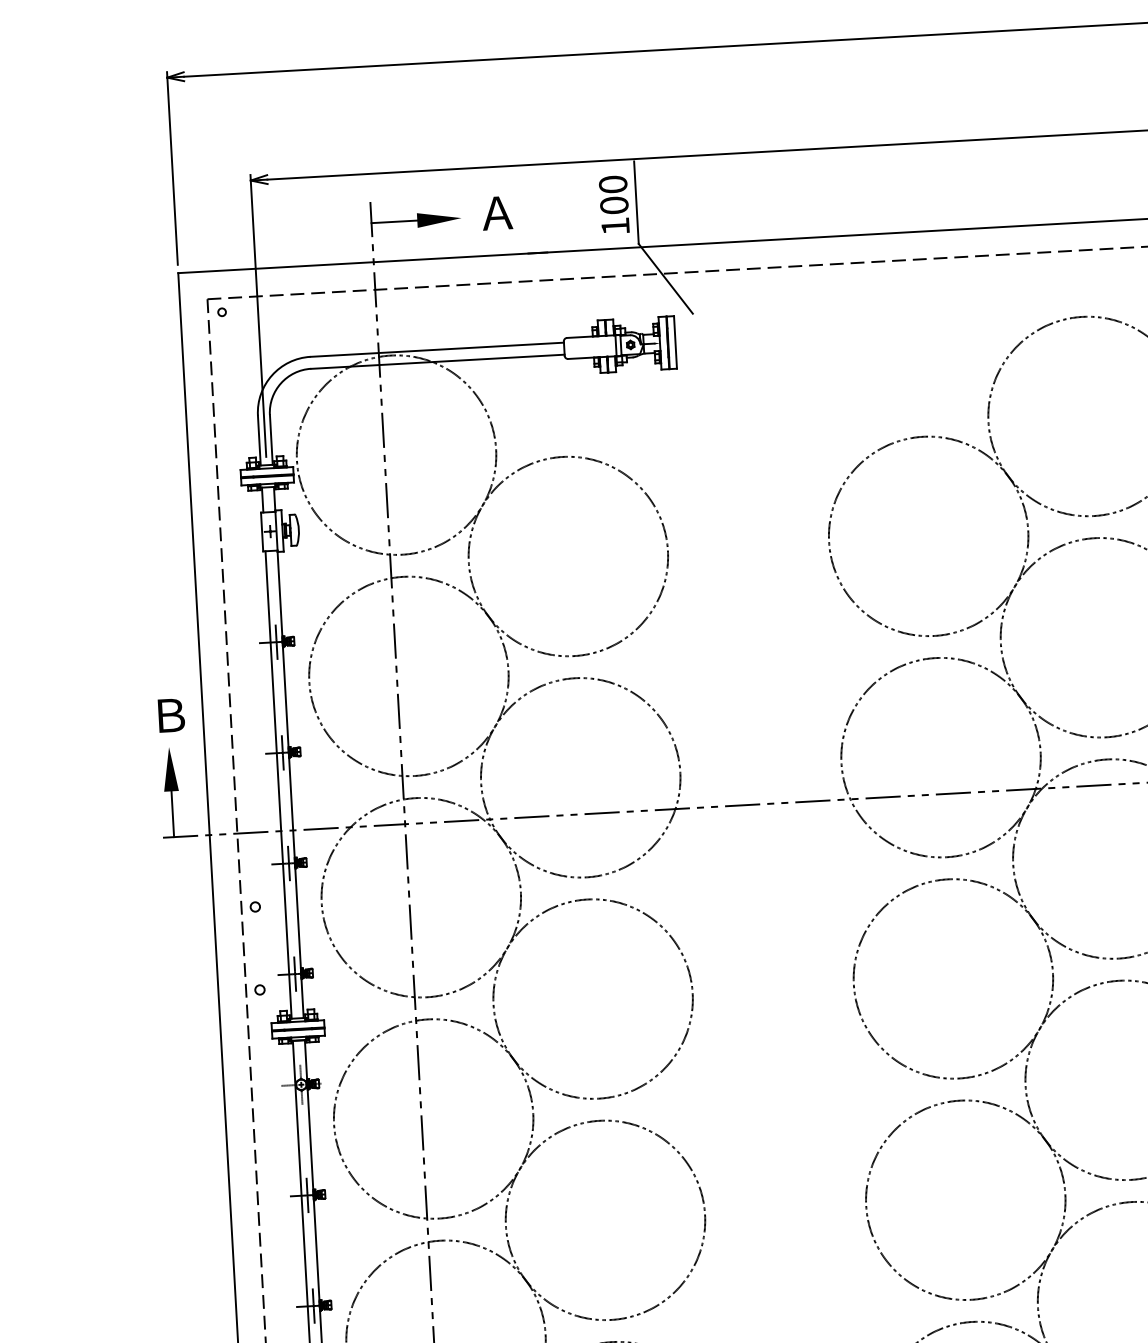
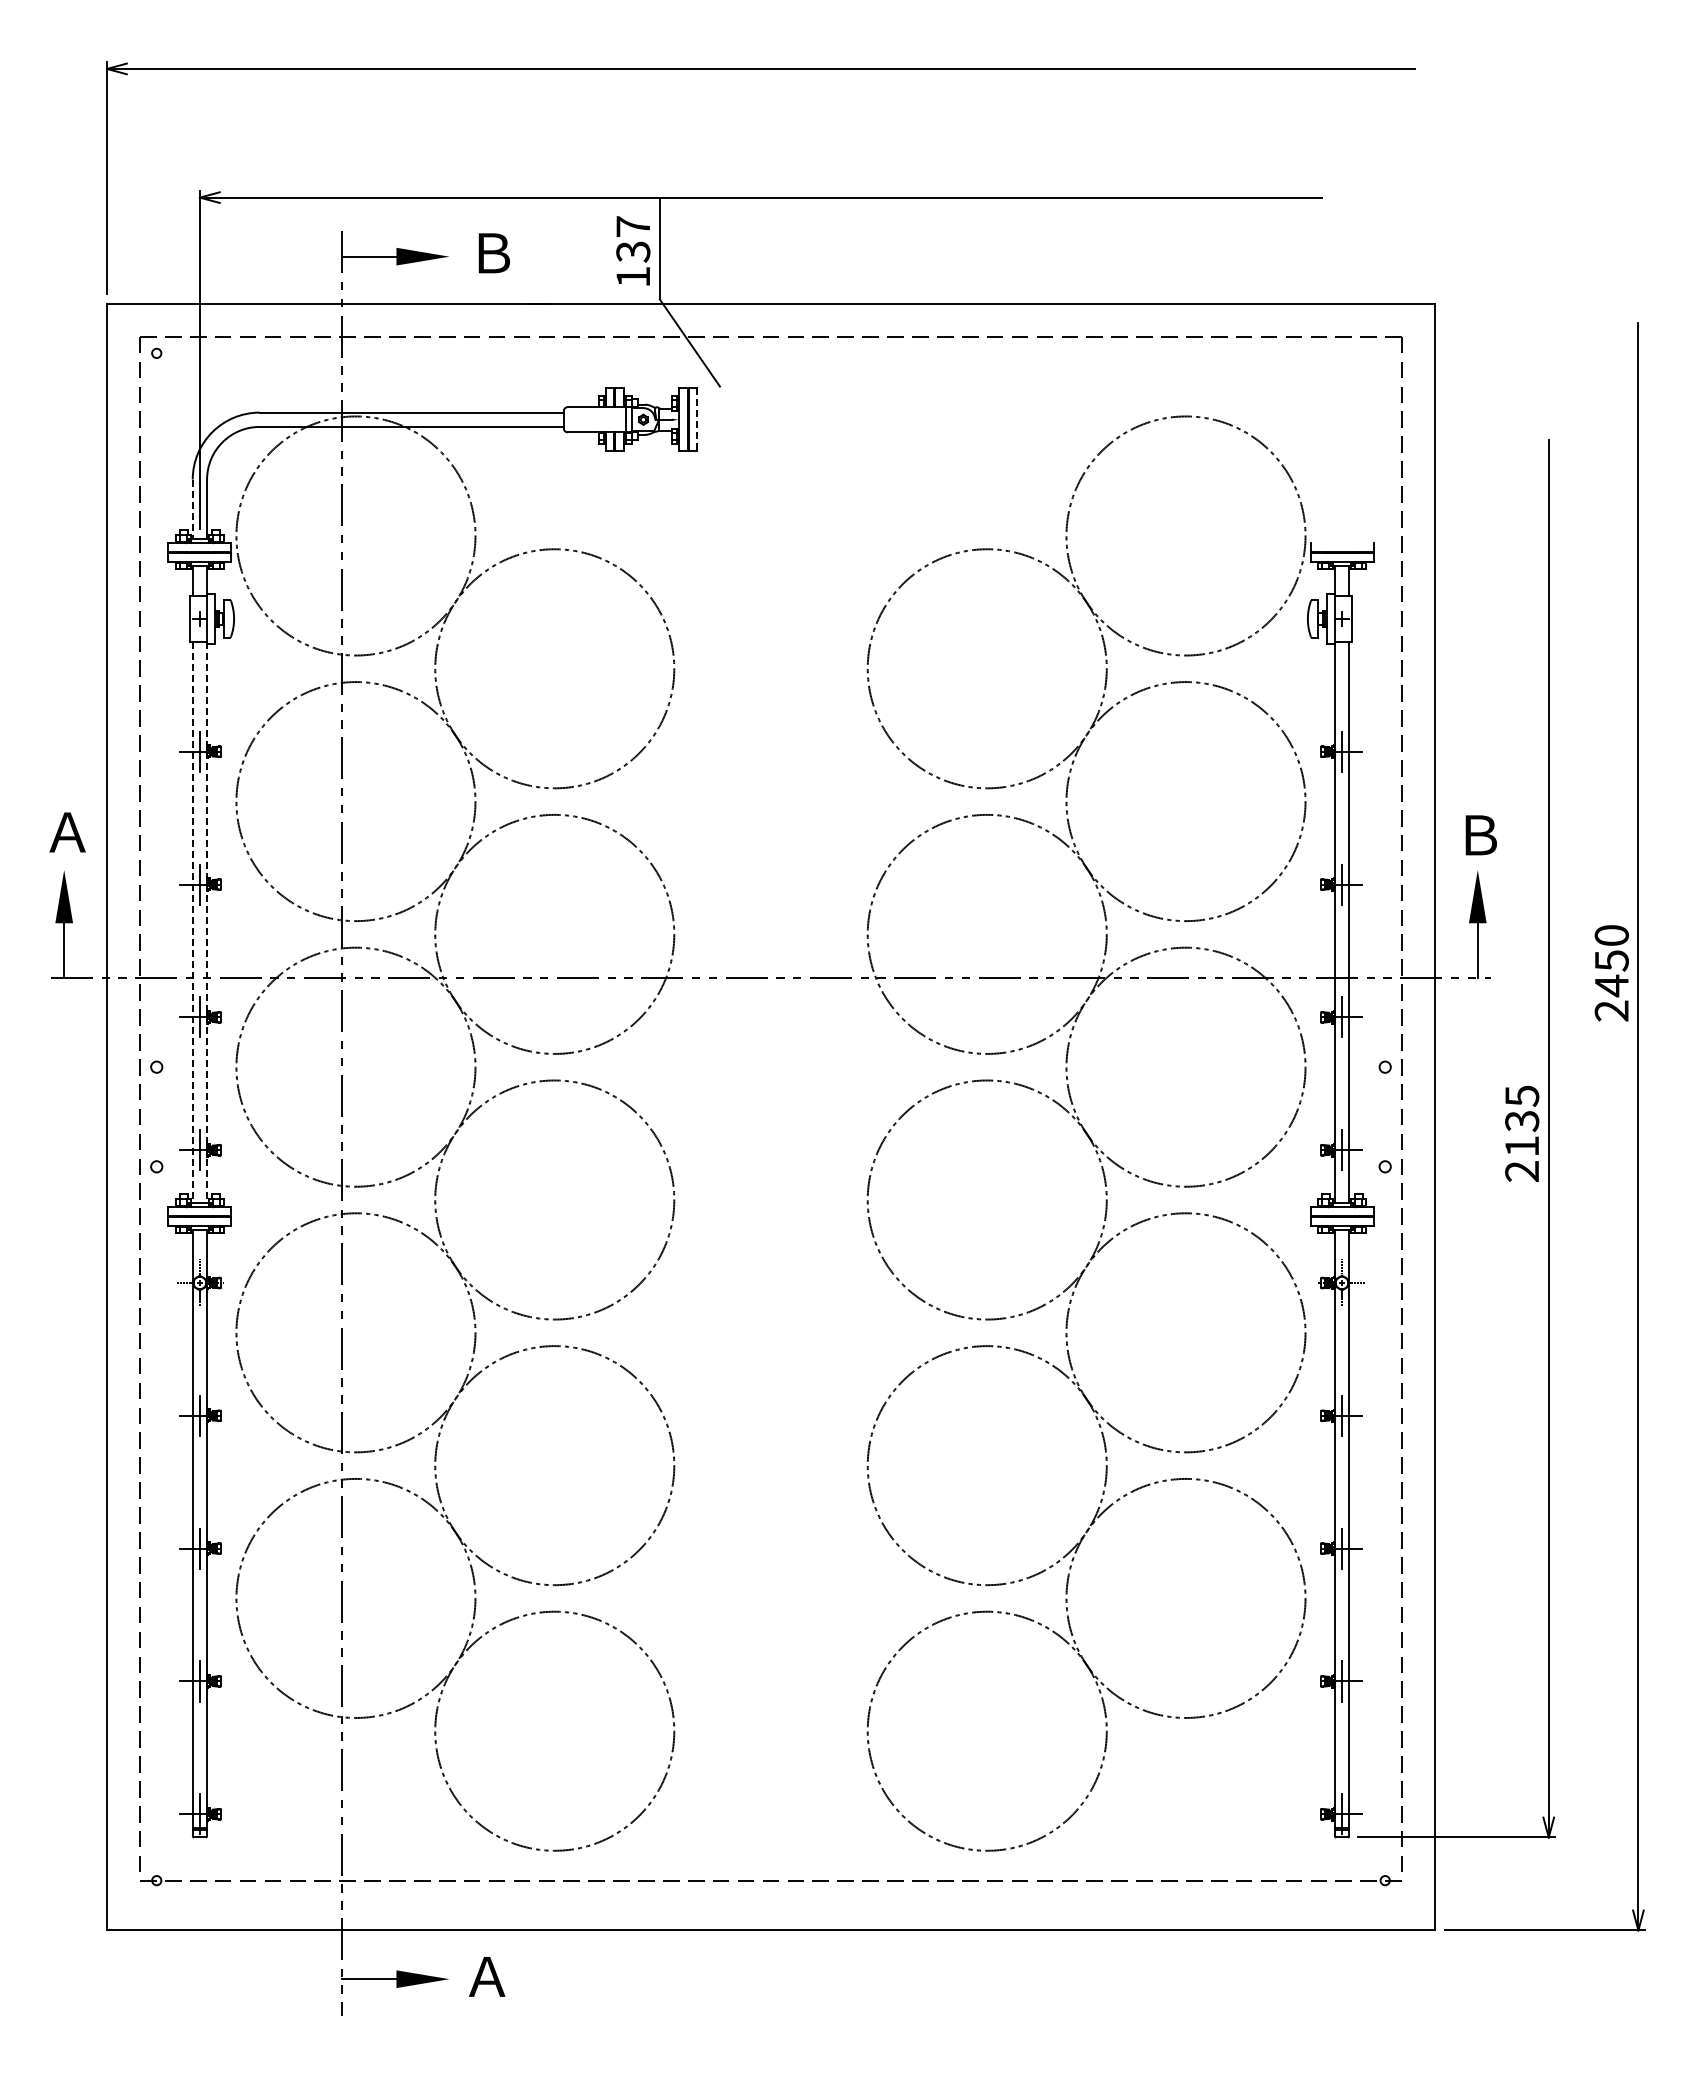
text: (613, 195) -> (633, 239), 100 -> 137
text: (497, 213) -> (492, 253), Ａ -> Ｂ
line: (675, 342) -> (697, 419), solid -> dashed
line: (259, 440) -> (192, 509), solid -> dashed
text: (170, 715) -> (67, 832), Ｂ -> Ａ
line: (278, 784) -> (192, 922), solid -> dashed
line: (290, 784) -> (207, 922), solid -> dashed

